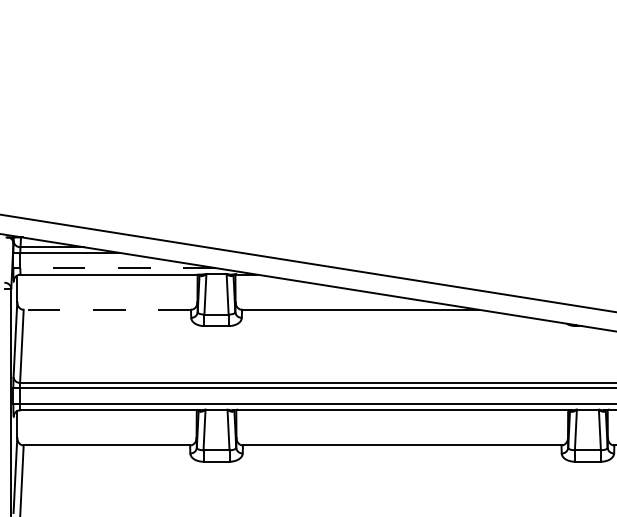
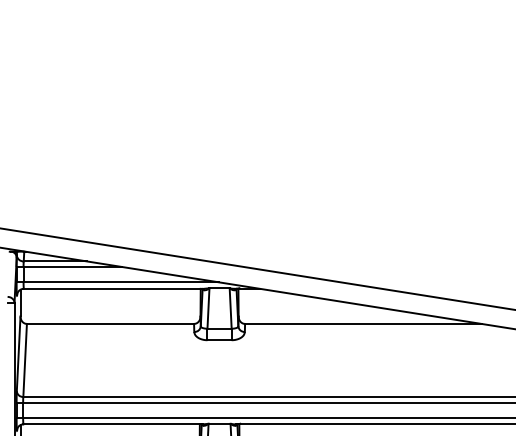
line: (118, 268) -> (121, 282), dashed -> solid
line: (107, 309) -> (110, 323), dashed -> solid

